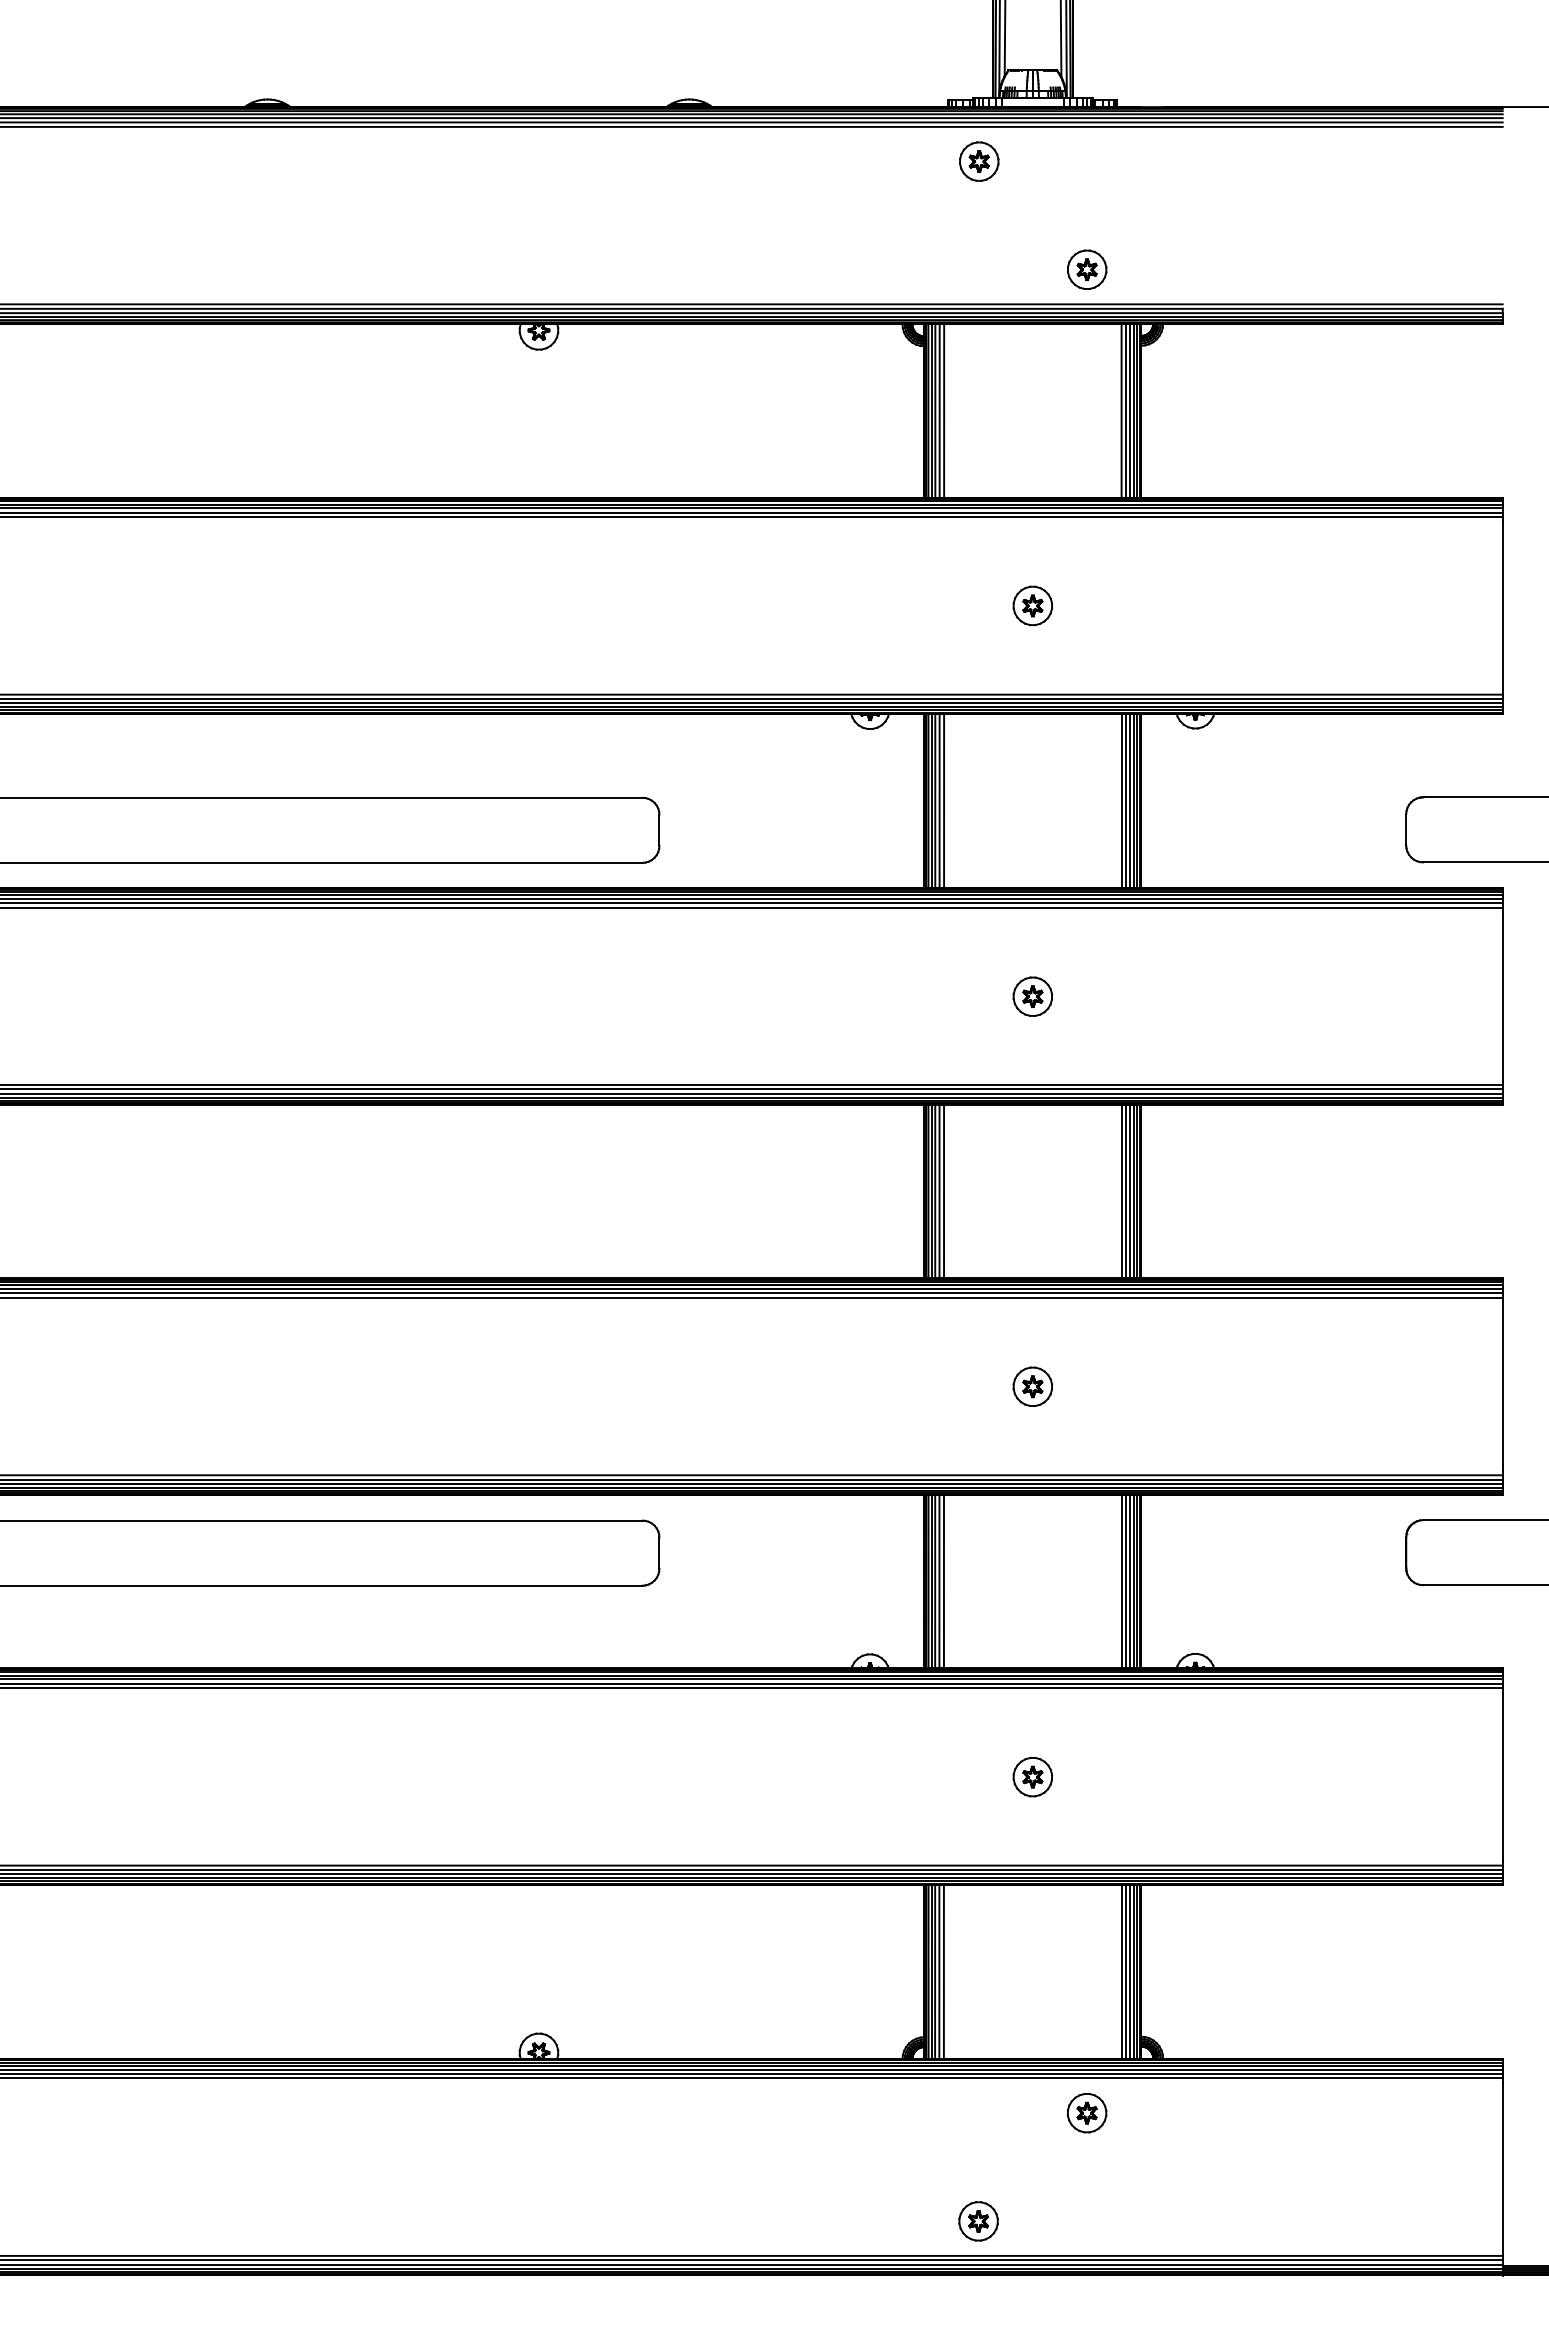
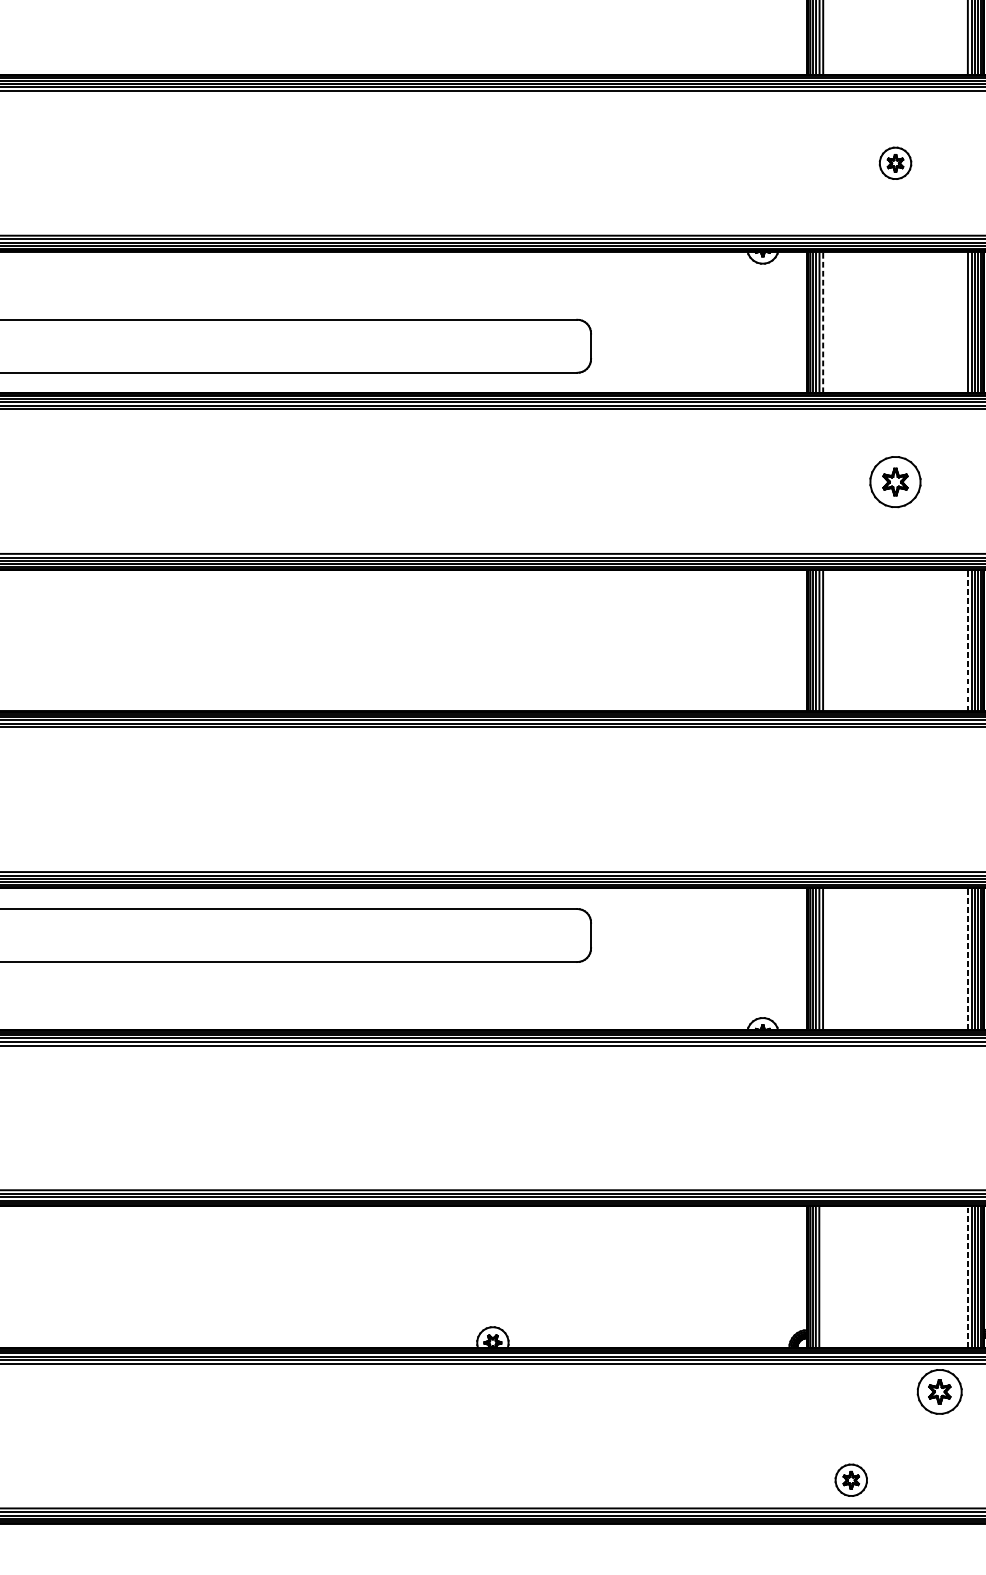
line: (944, 801) -> (823, 322), solid -> dashed
part: (1032, 996) -> (895, 481), size x1.6
line: (1121, 1191) -> (967, 640), solid -> dashed
part: (1032, 1386) -> (895, 799), removed
line: (1121, 1581) -> (967, 958), solid -> dashed
part: (1032, 1777) -> (895, 1118), removed
line: (943, 1971) -> (822, 1276), removed
line: (1121, 1972) -> (967, 1277), solid -> dashed
part: (1086, 2113) -> (939, 1392), size x1.4

